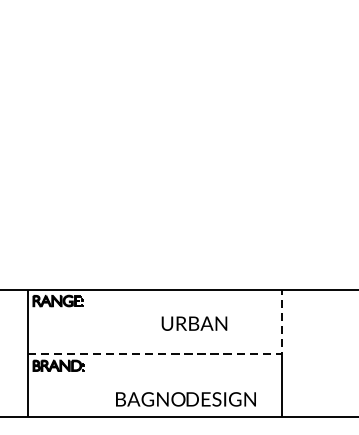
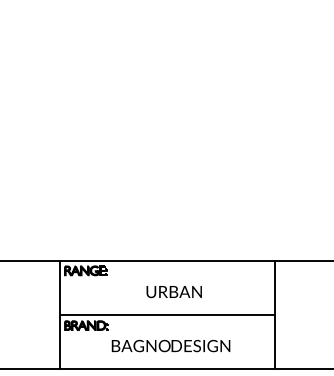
text: (193, 324) -> (173, 292), moved
line: (187, 353) -> (195, 315), dashed -> solid
text: (185, 398) -> (170, 345), moved

